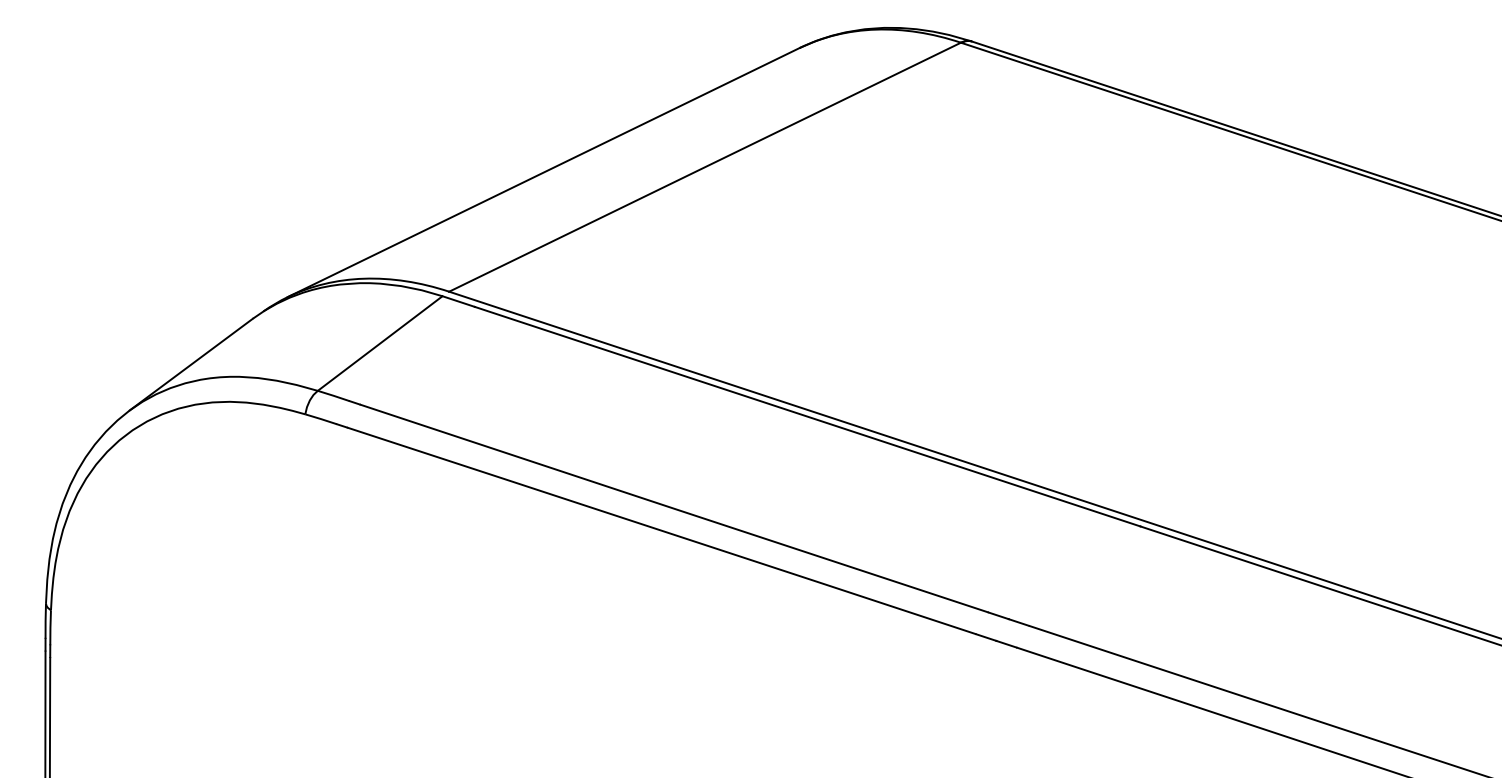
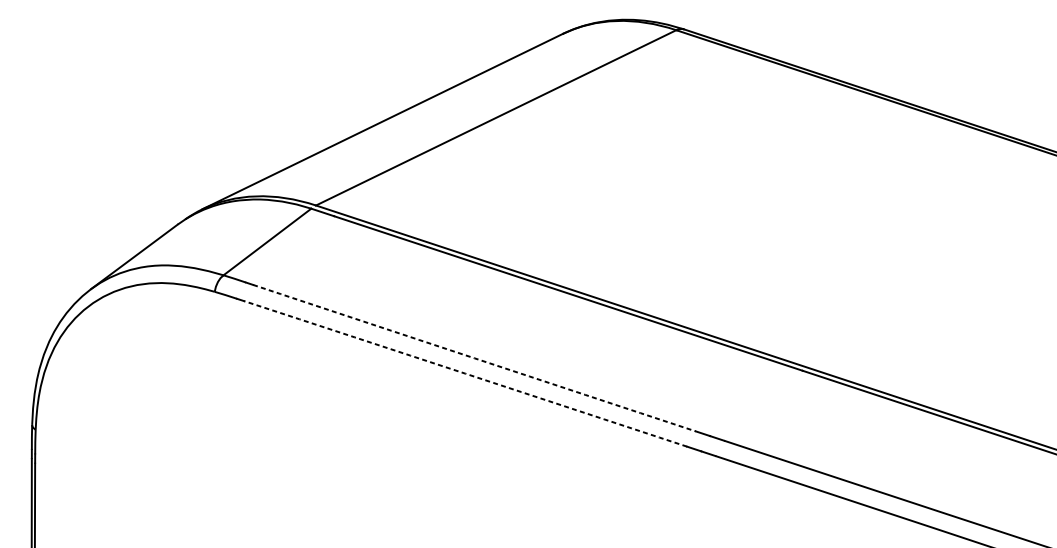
arc: (674, 508) -> (474, 358), solid -> dashed
arc: (661, 530) -> (465, 373), solid -> dashed

